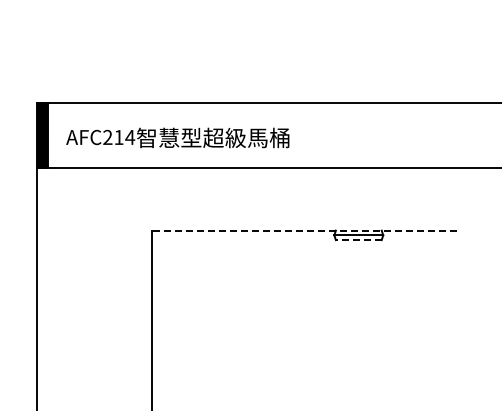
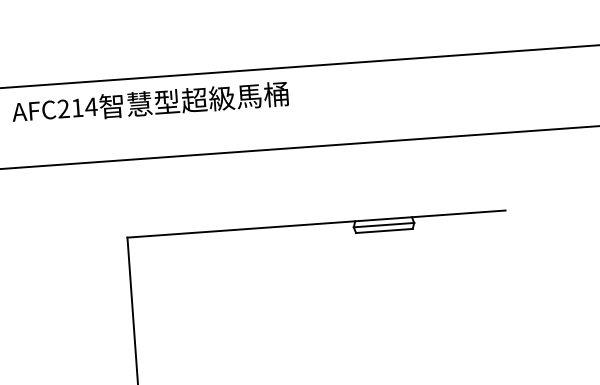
text: (177, 137) -> (149, 102), moved
line: (304, 230) -> (316, 223), dashed -> solid
line: (358, 240) -> (384, 231), dashed -> solid

